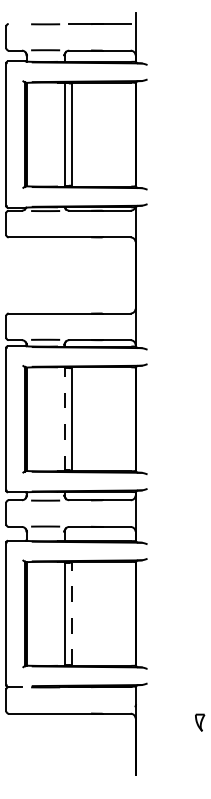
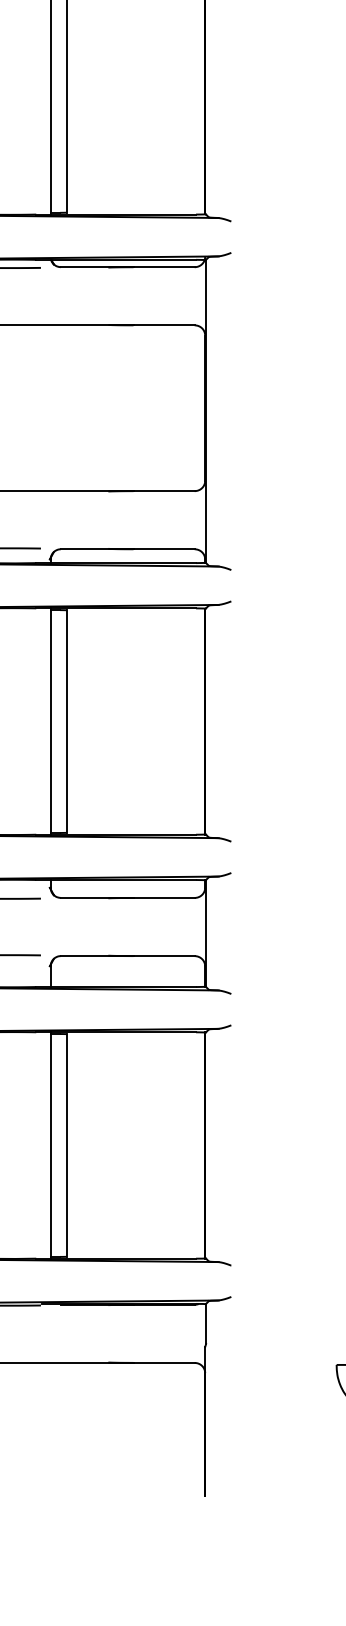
line: (64, 419) -> (50, 722), dashed -> solid
line: (72, 613) -> (67, 1144), dashed -> solid

